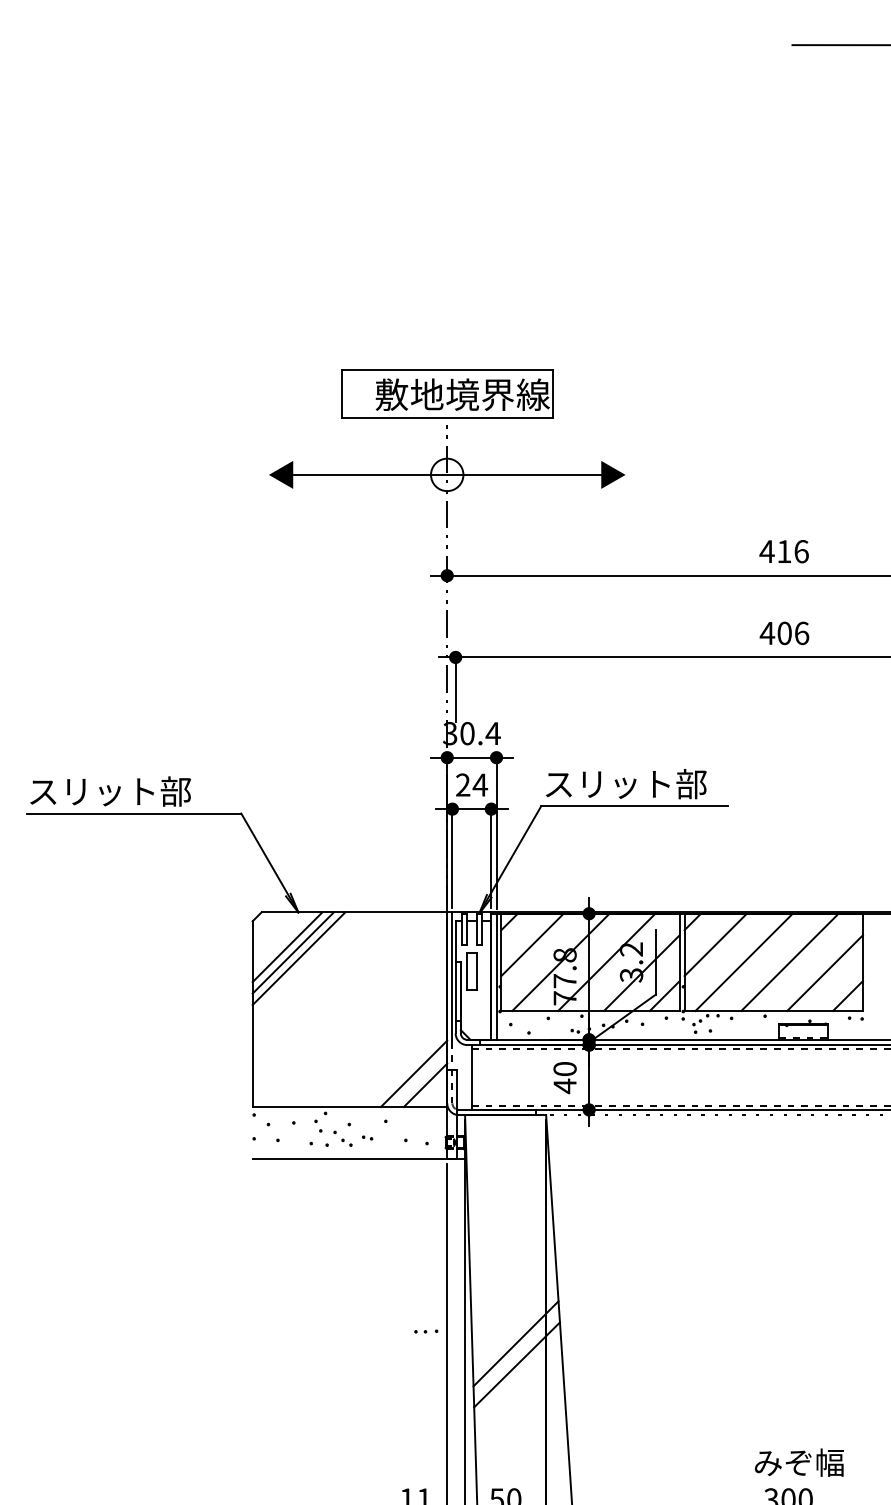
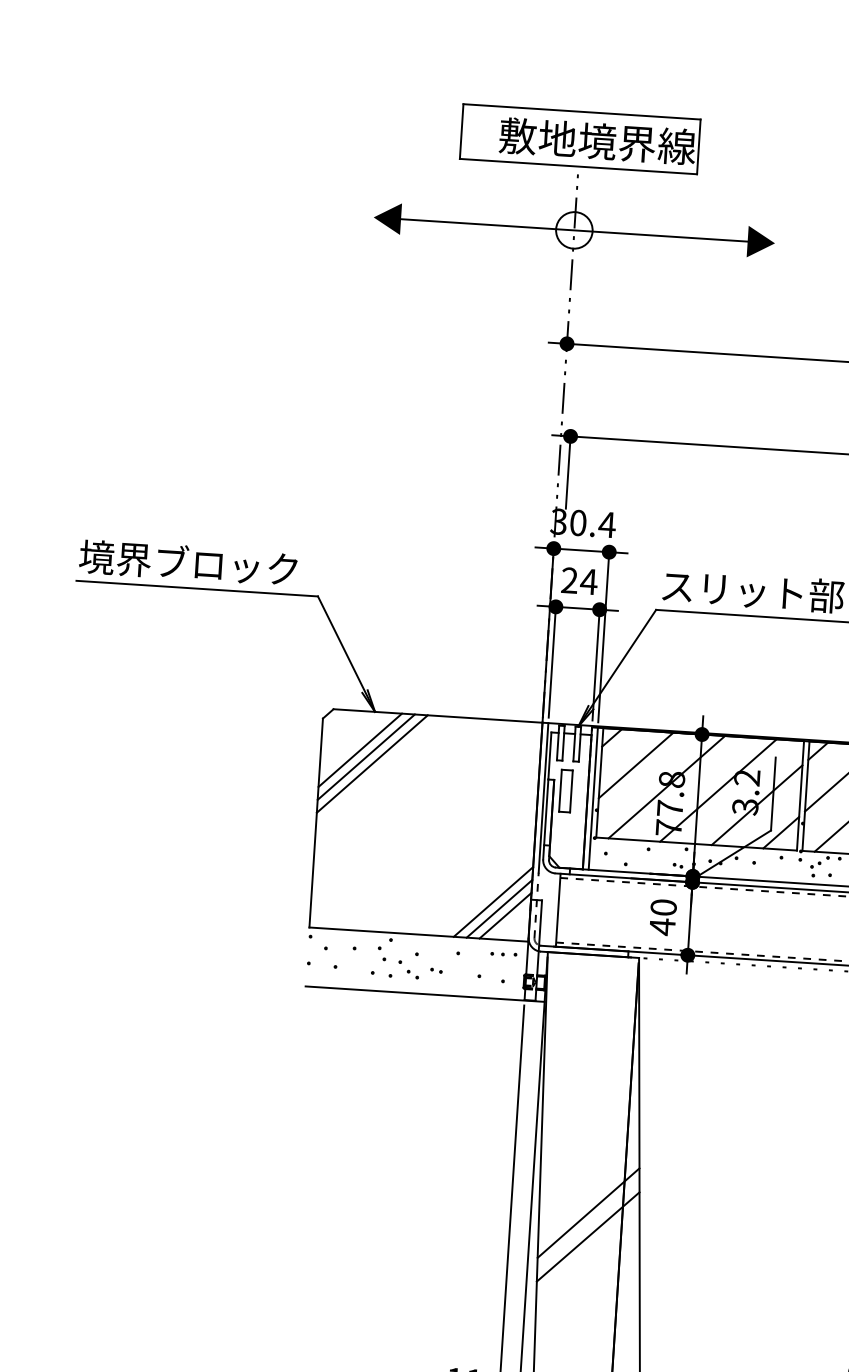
text: (124, 790) -> (188, 562), スリット部 -> 境界ブロック
line: (419, 1079) -> (499, 908), added
part: (426, 1331) -> (504, 954), moved

